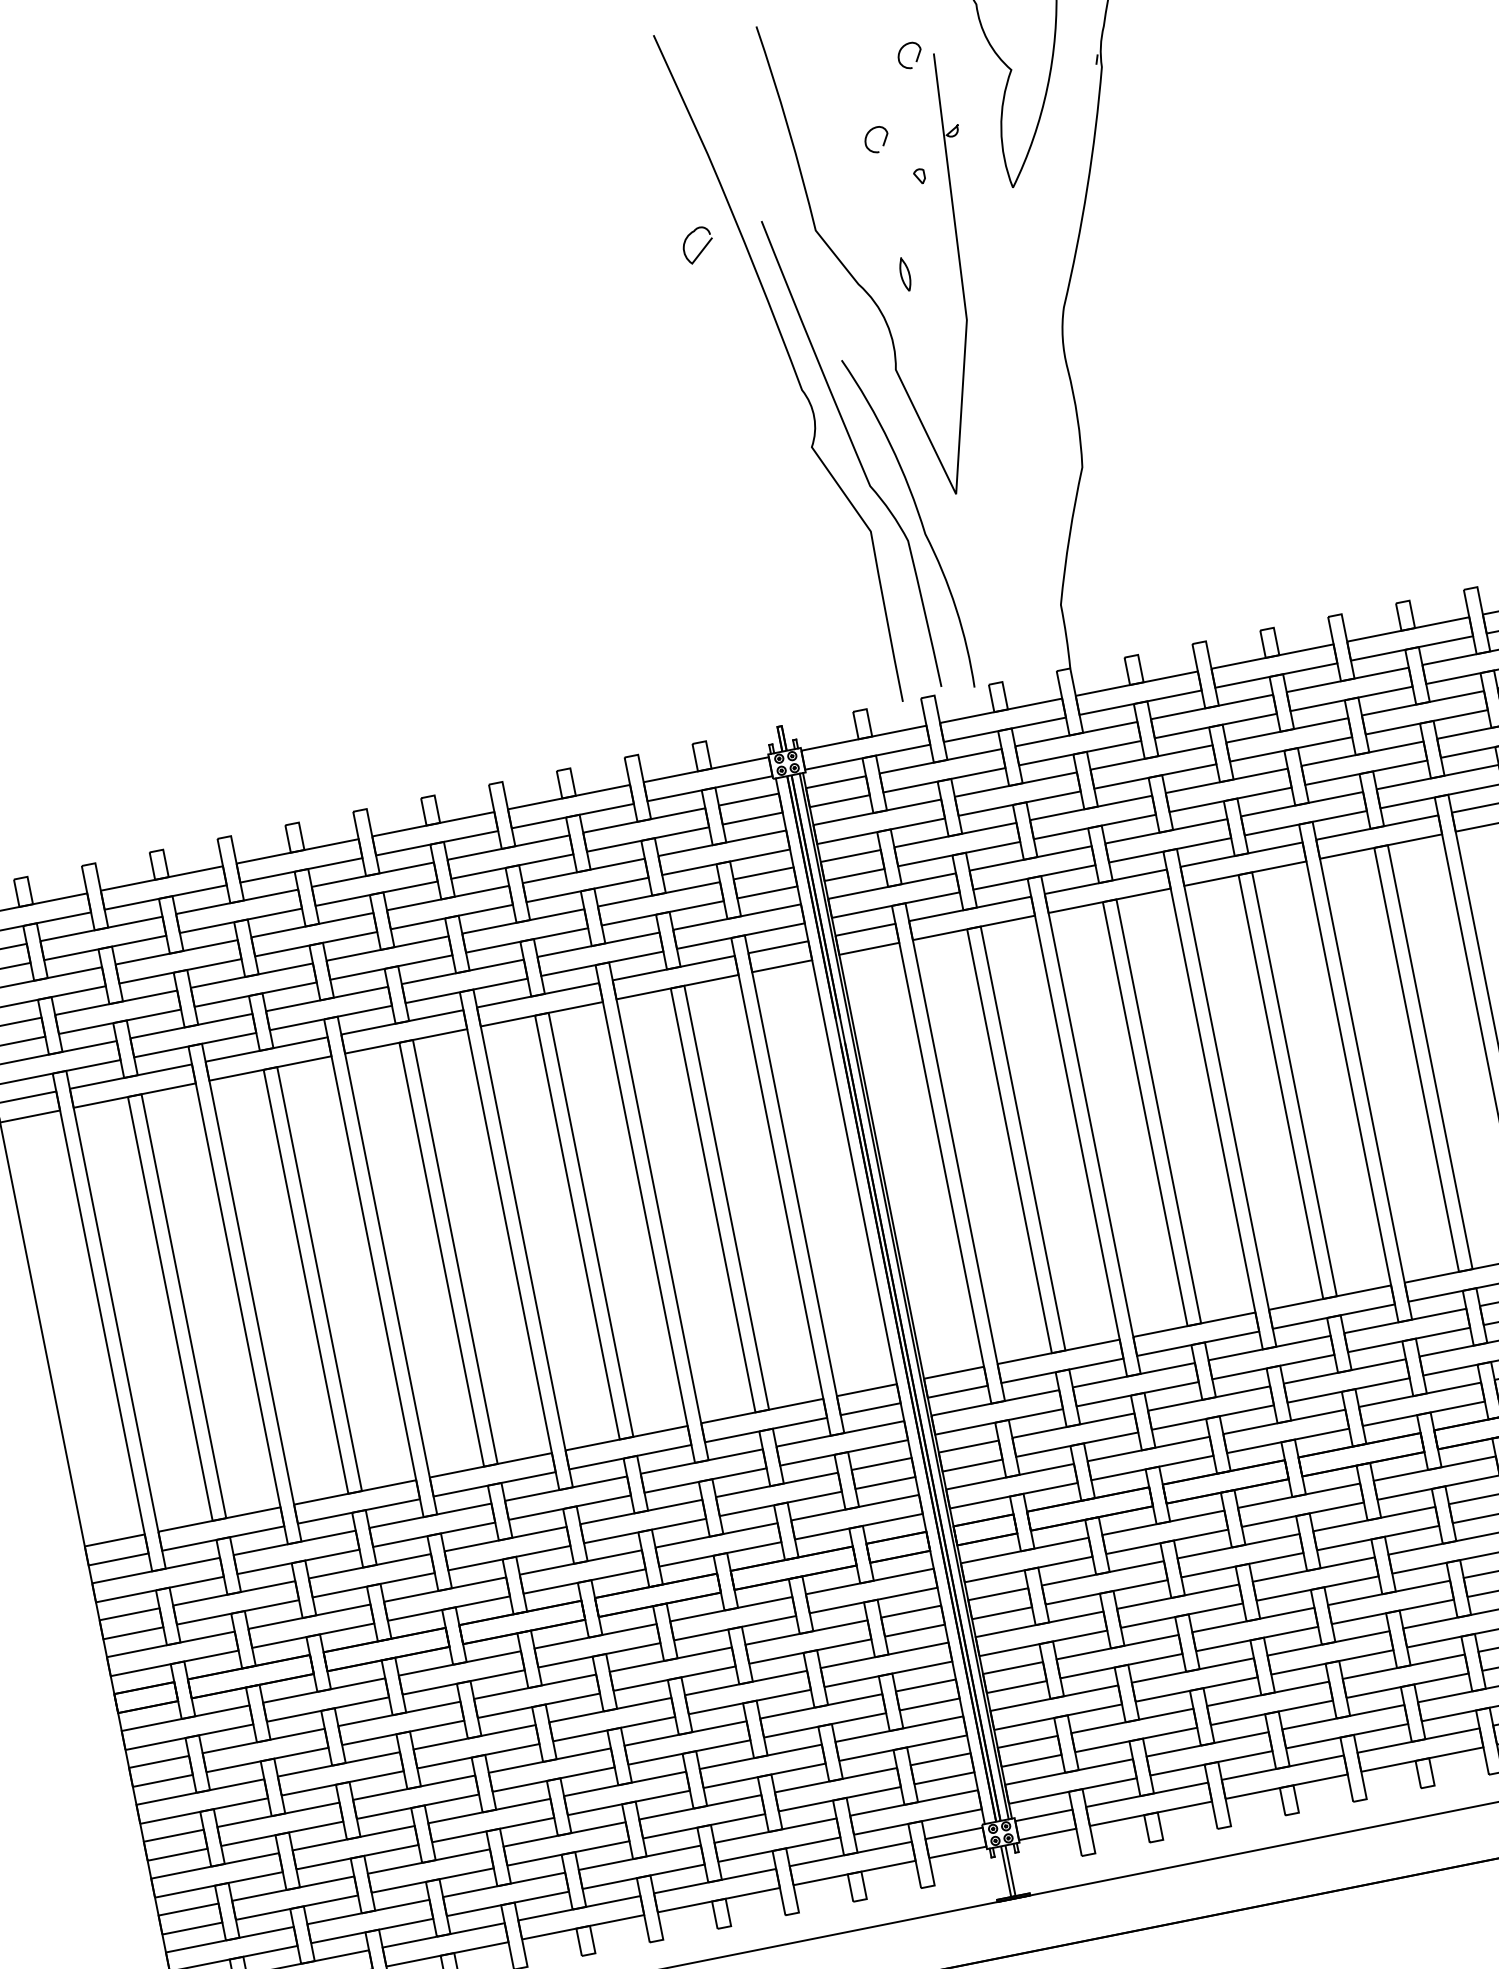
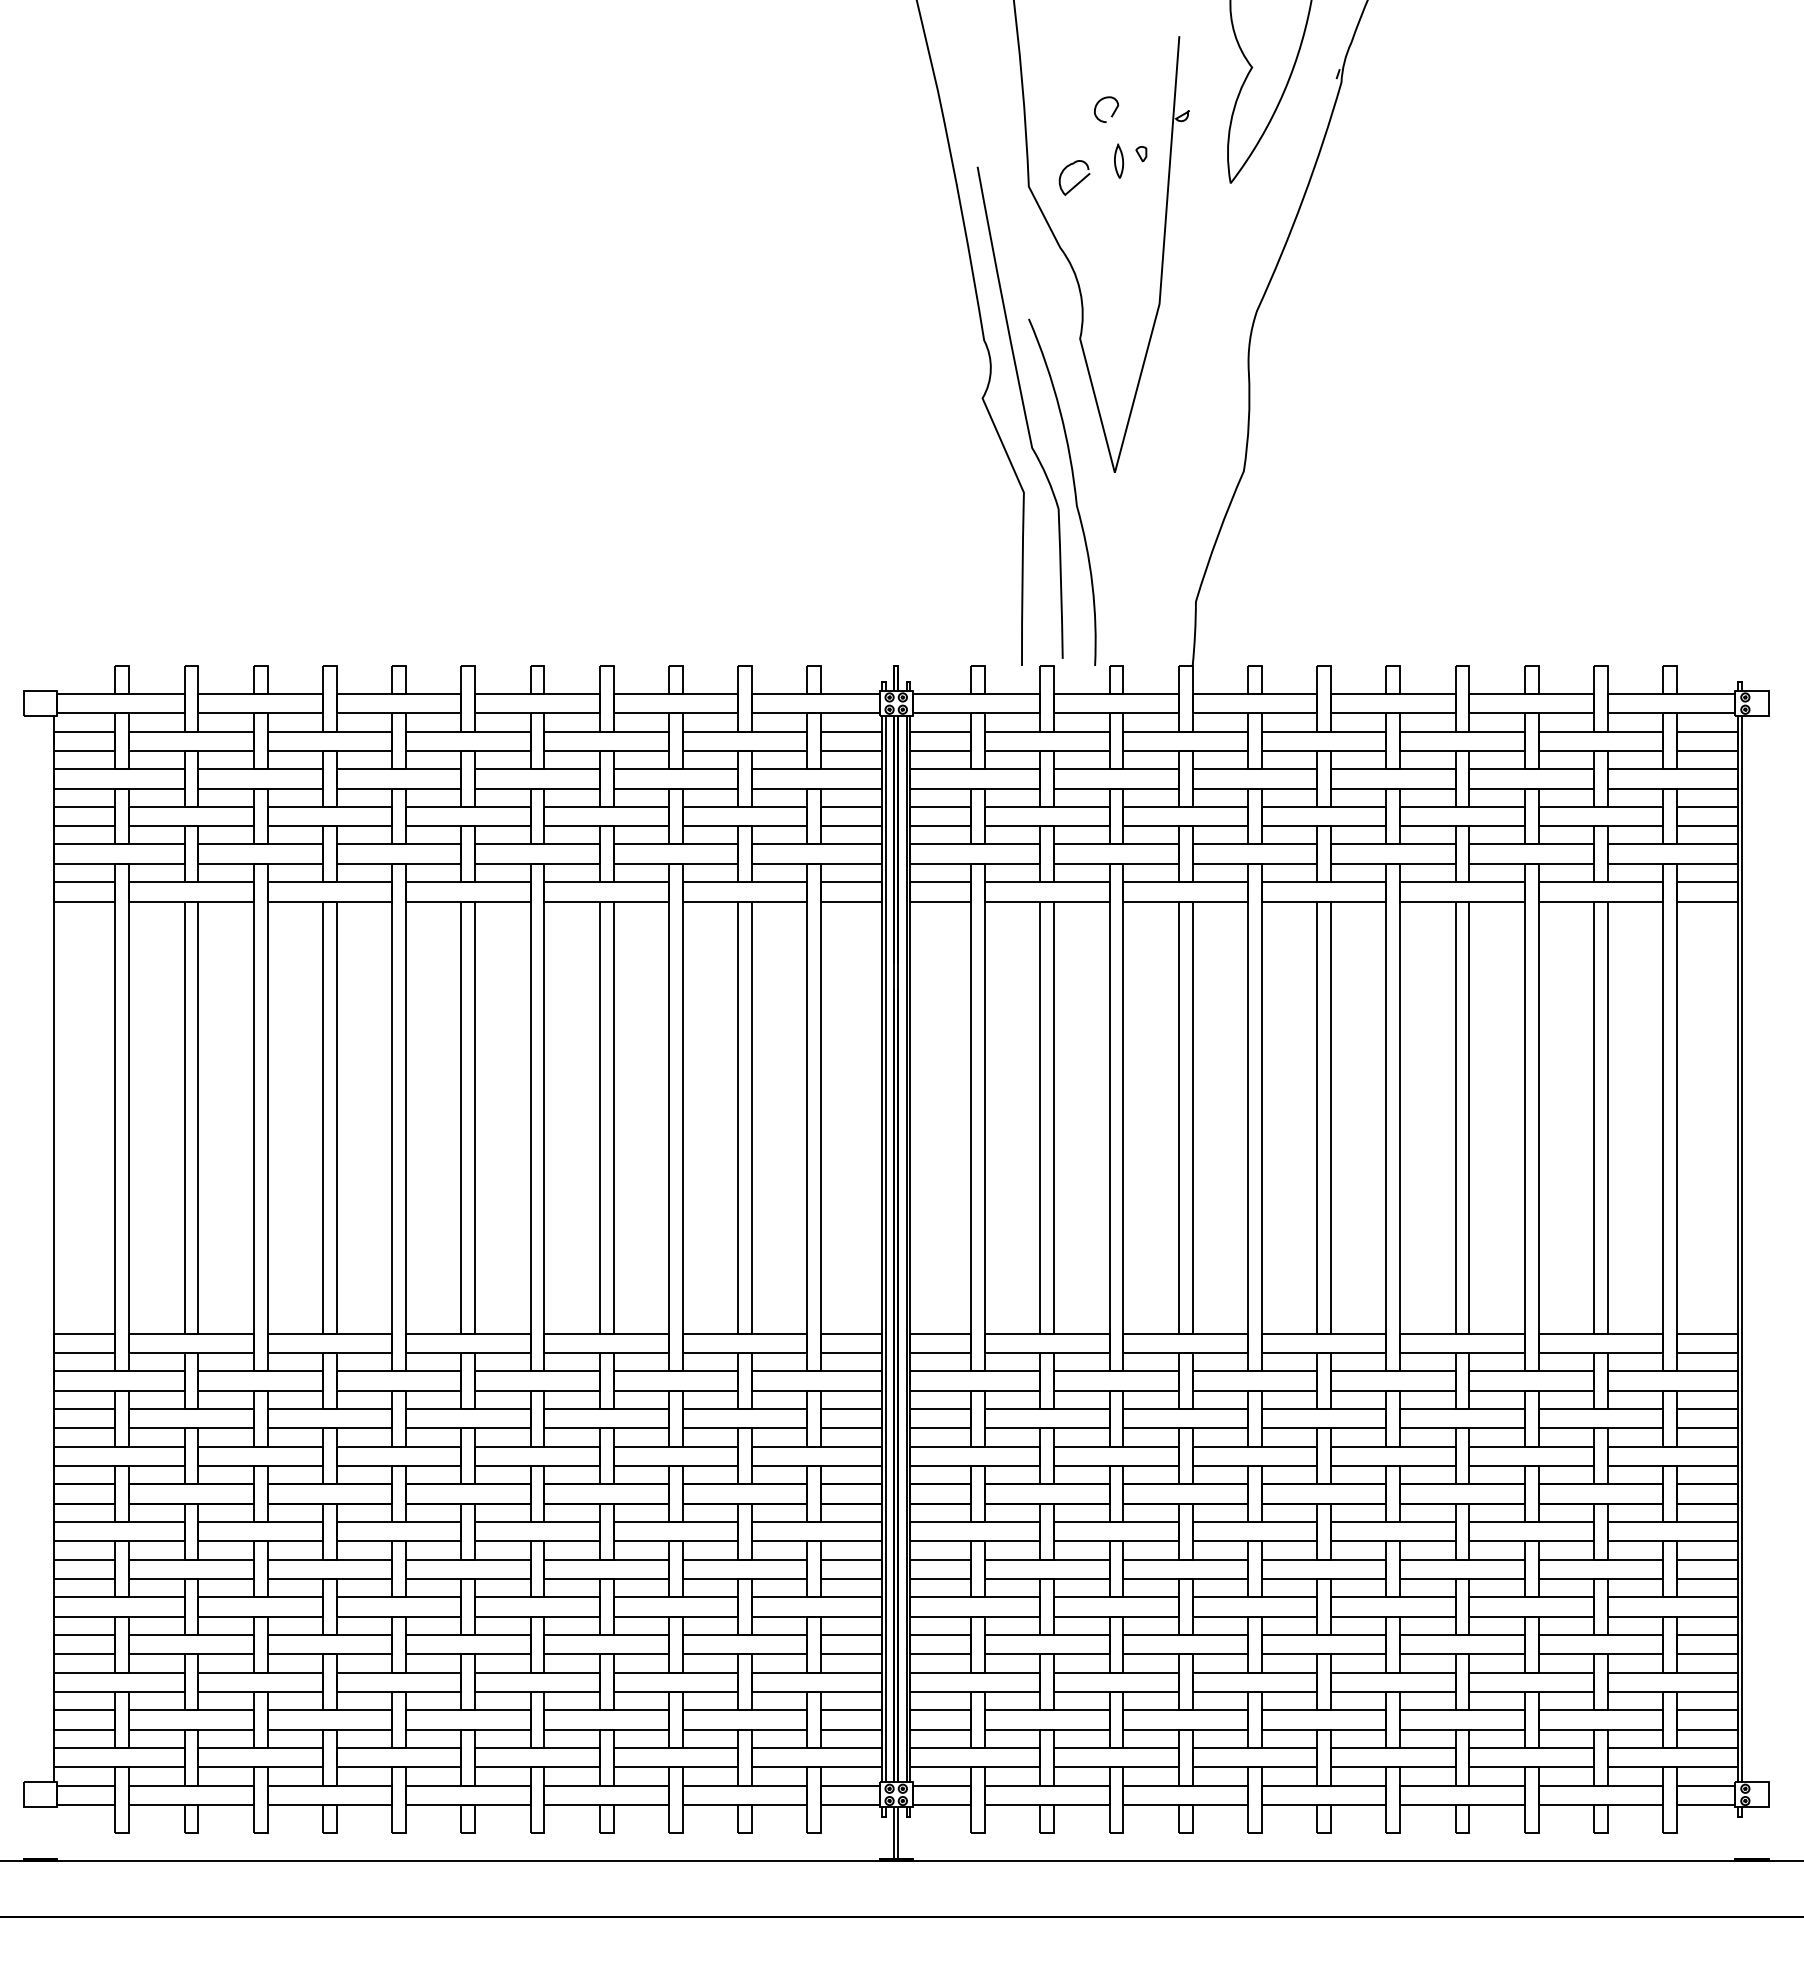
curve: (916, 58) -> (1161, 37), removed
curve: (701, 250) -> (1076, 183), moved
curve: (907, 271) -> (1121, 158), moved
line: (883, 1300) -> (885, 1249), added

